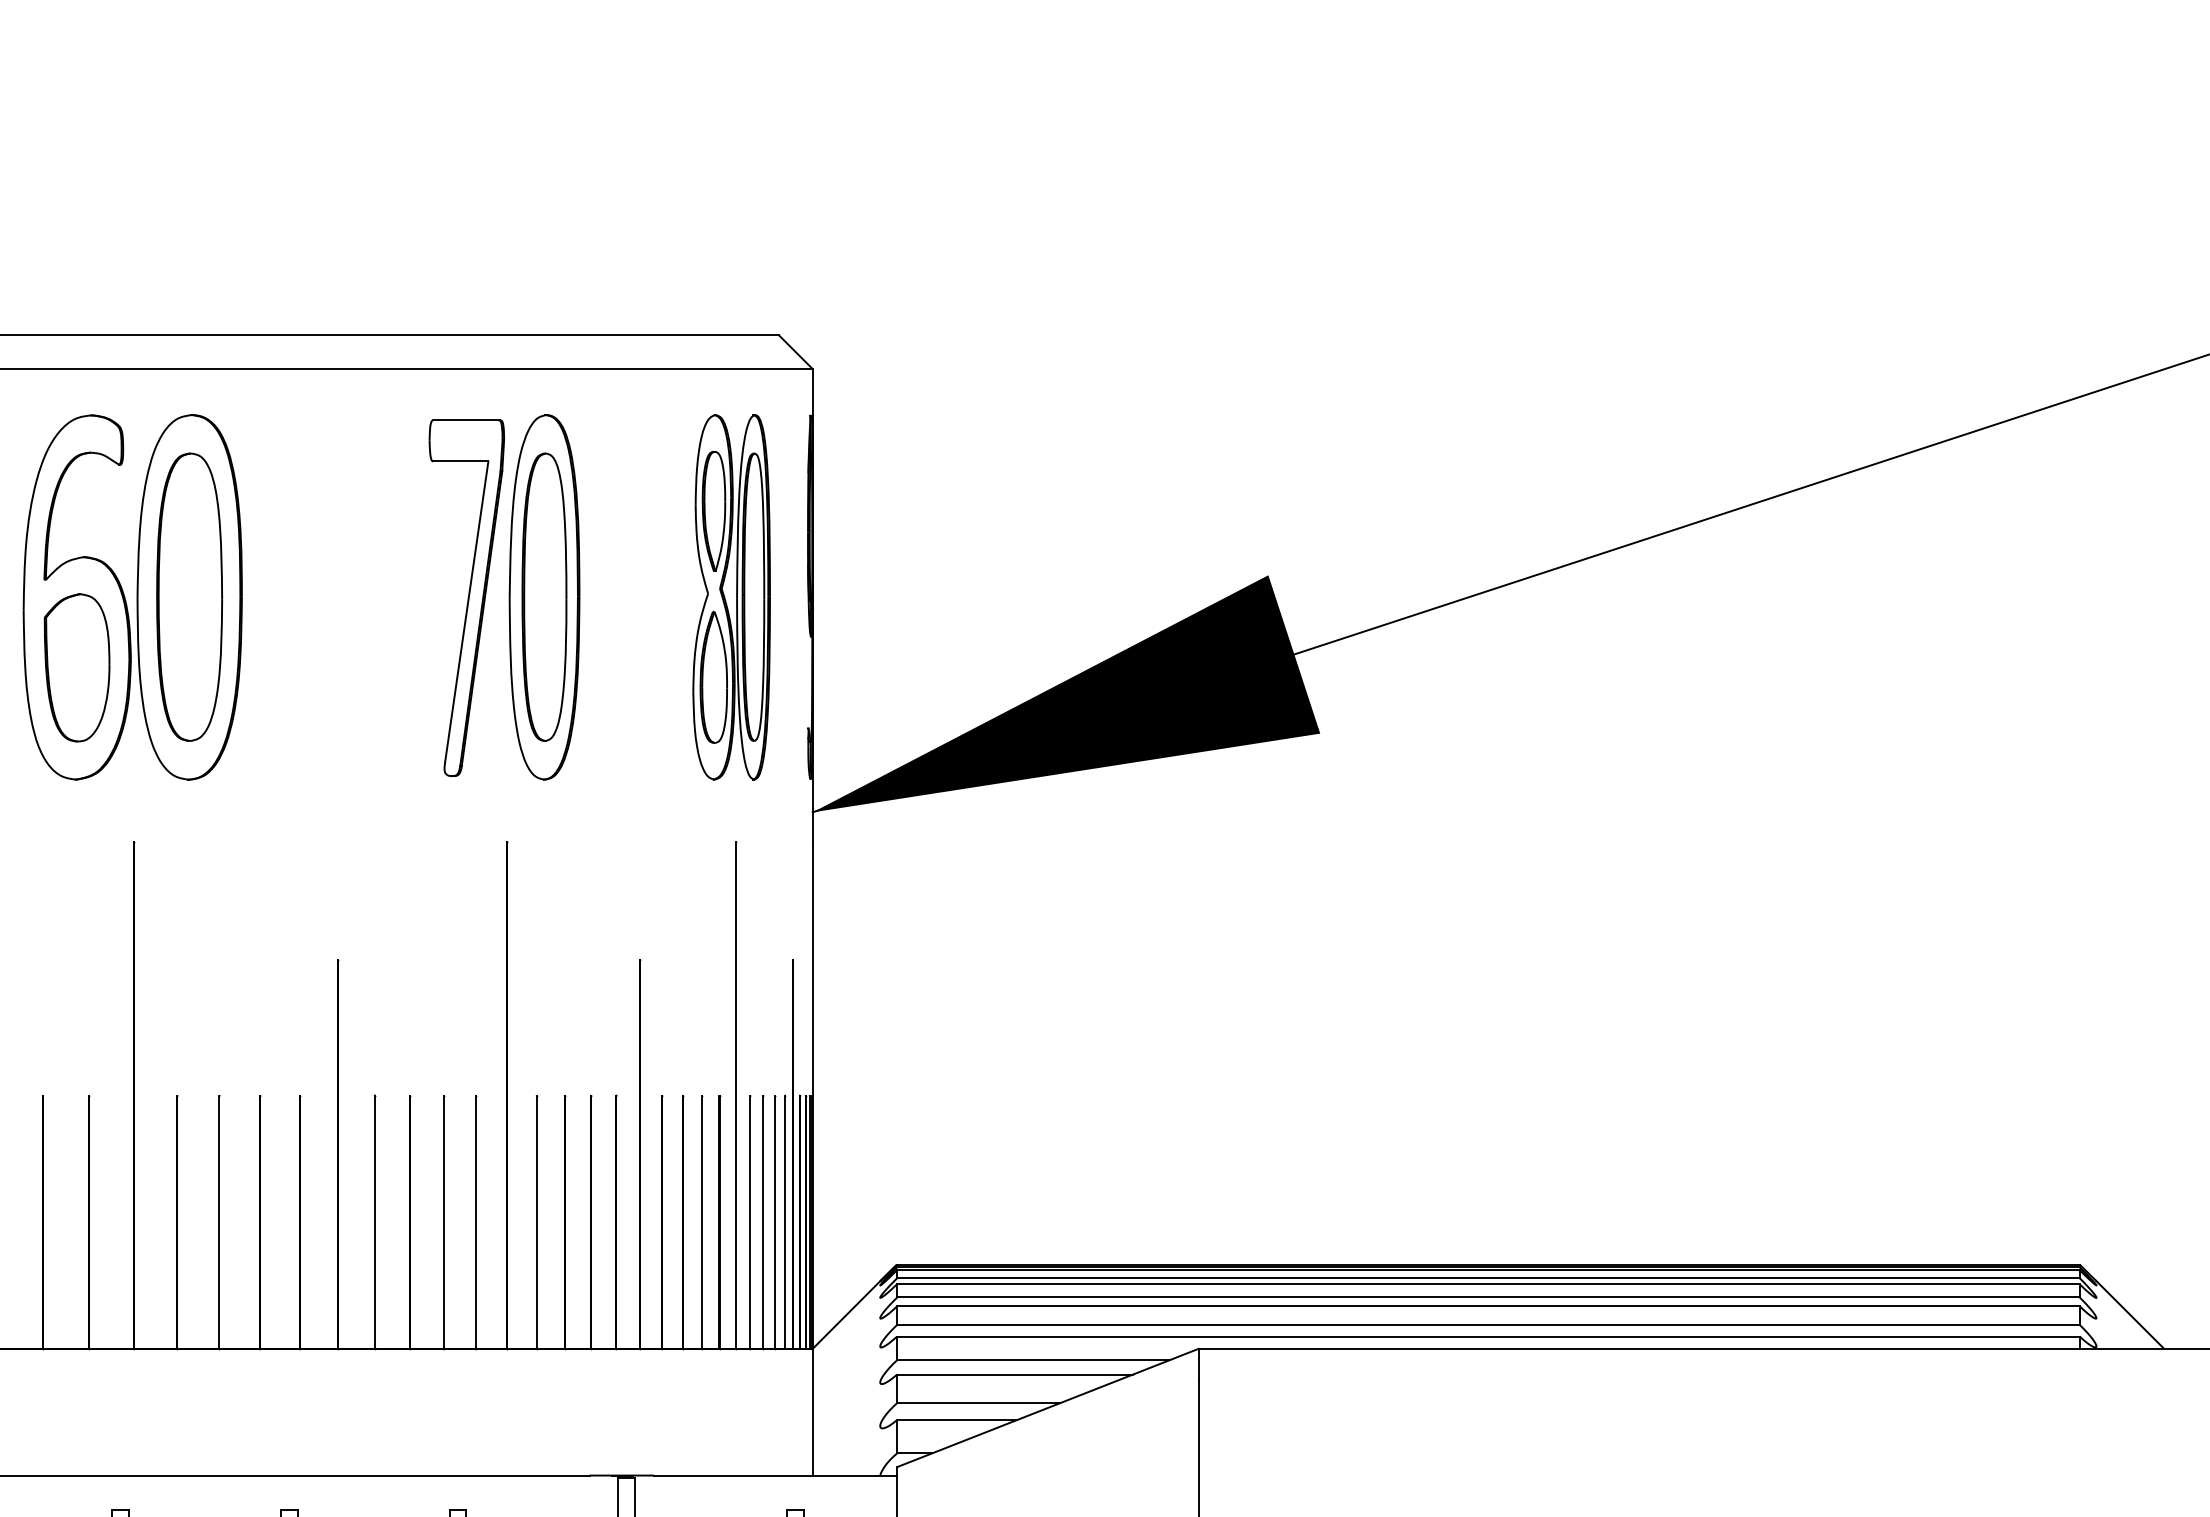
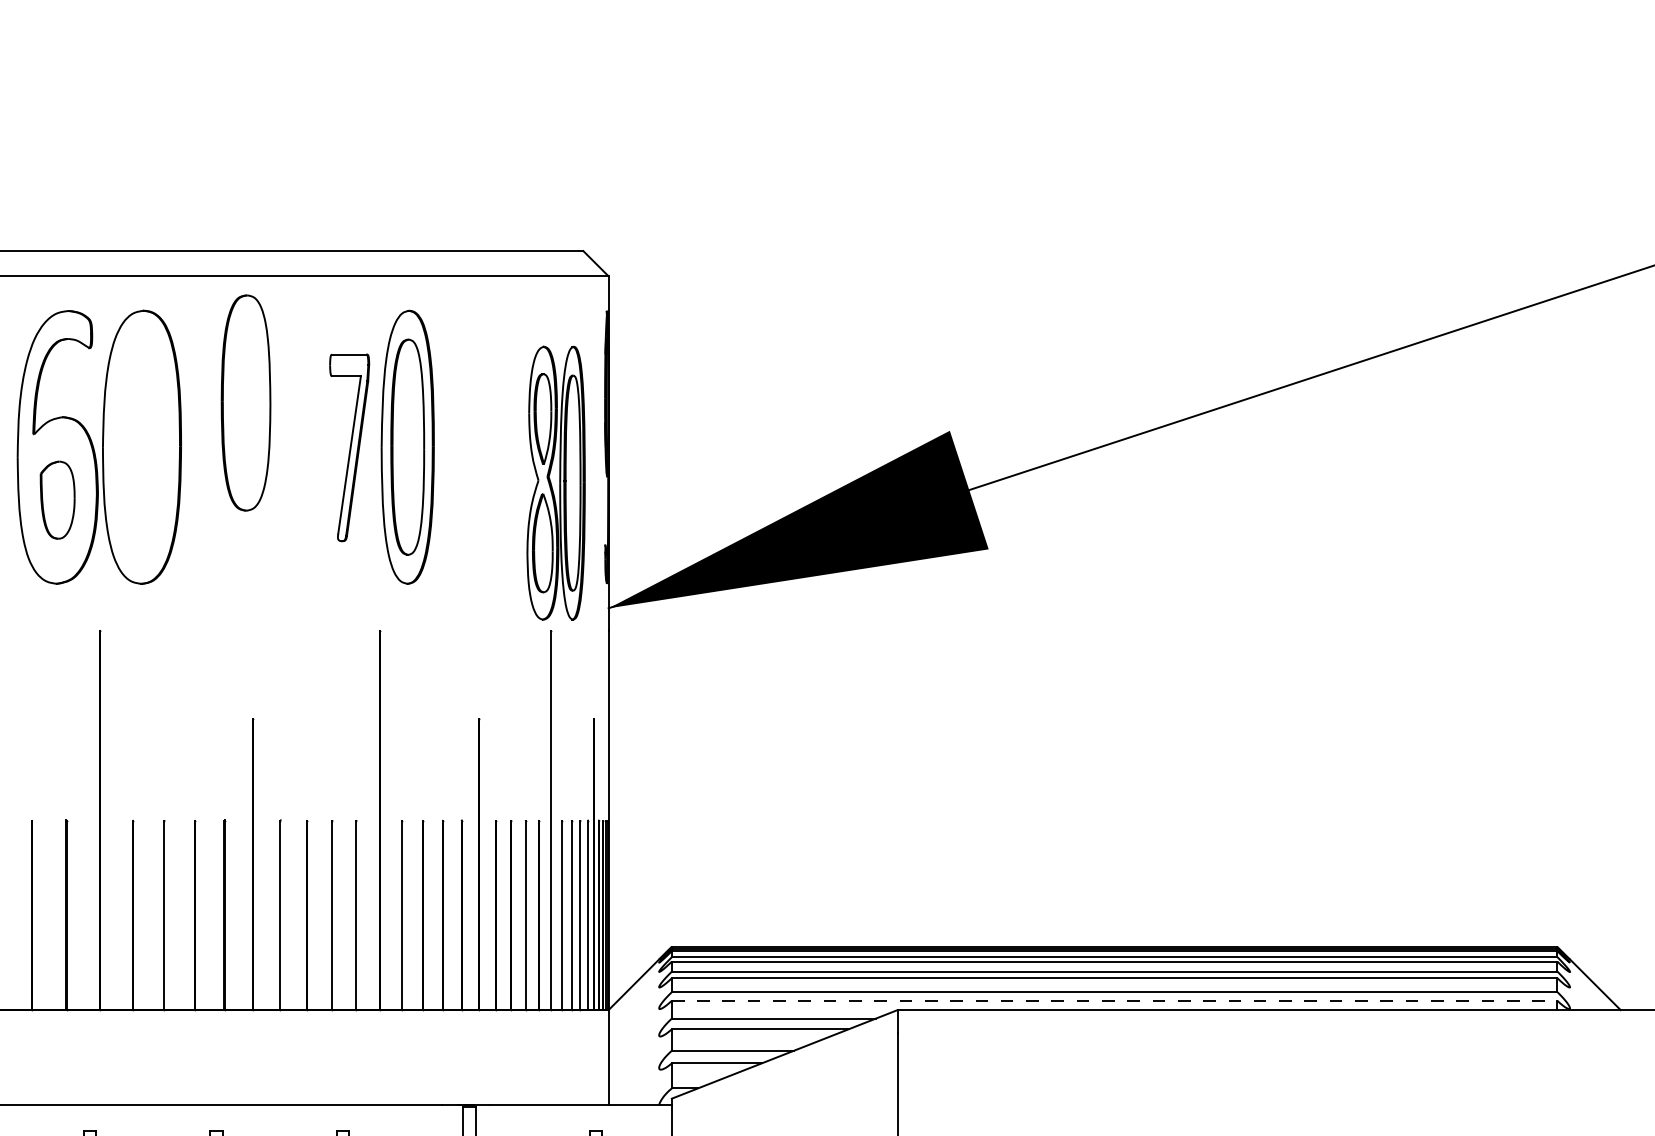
part: (189, 596) -> (245, 402), moved
part: (466, 597) -> (349, 447), size x0.7
part: (731, 597) -> (556, 483), moved
part: (76, 667) -> (57, 499), size x0.7
line: (1488, 1336) -> (1114, 1000), solid -> dashed

